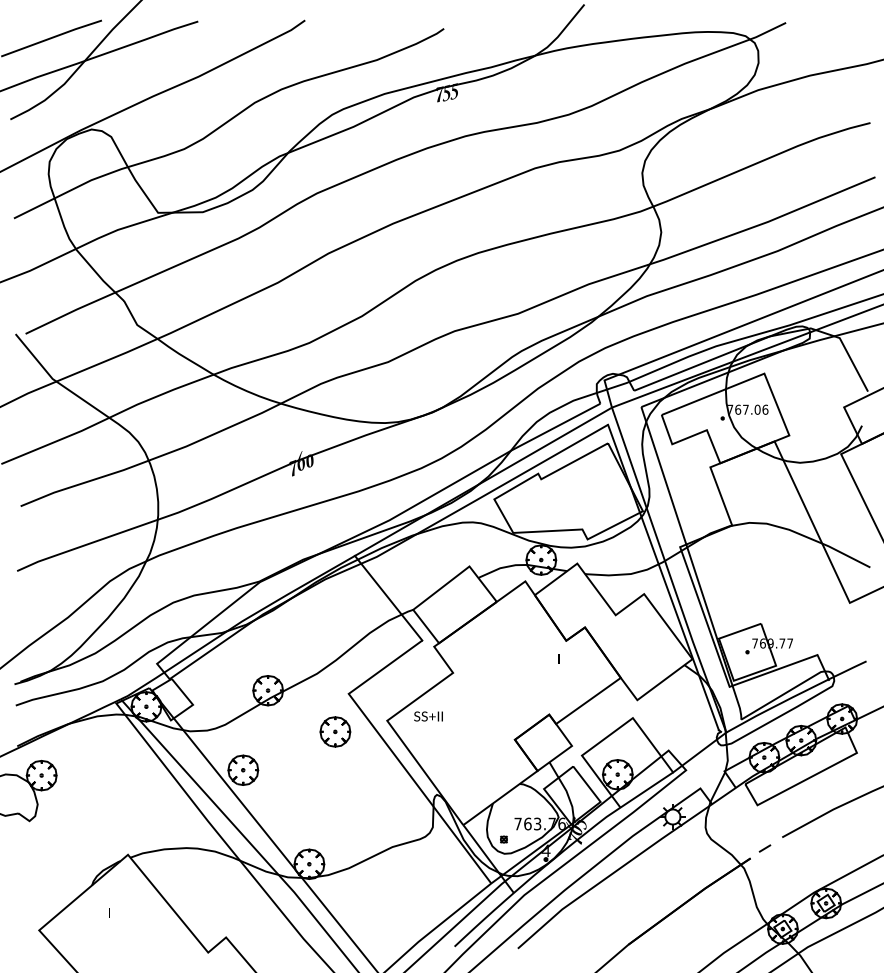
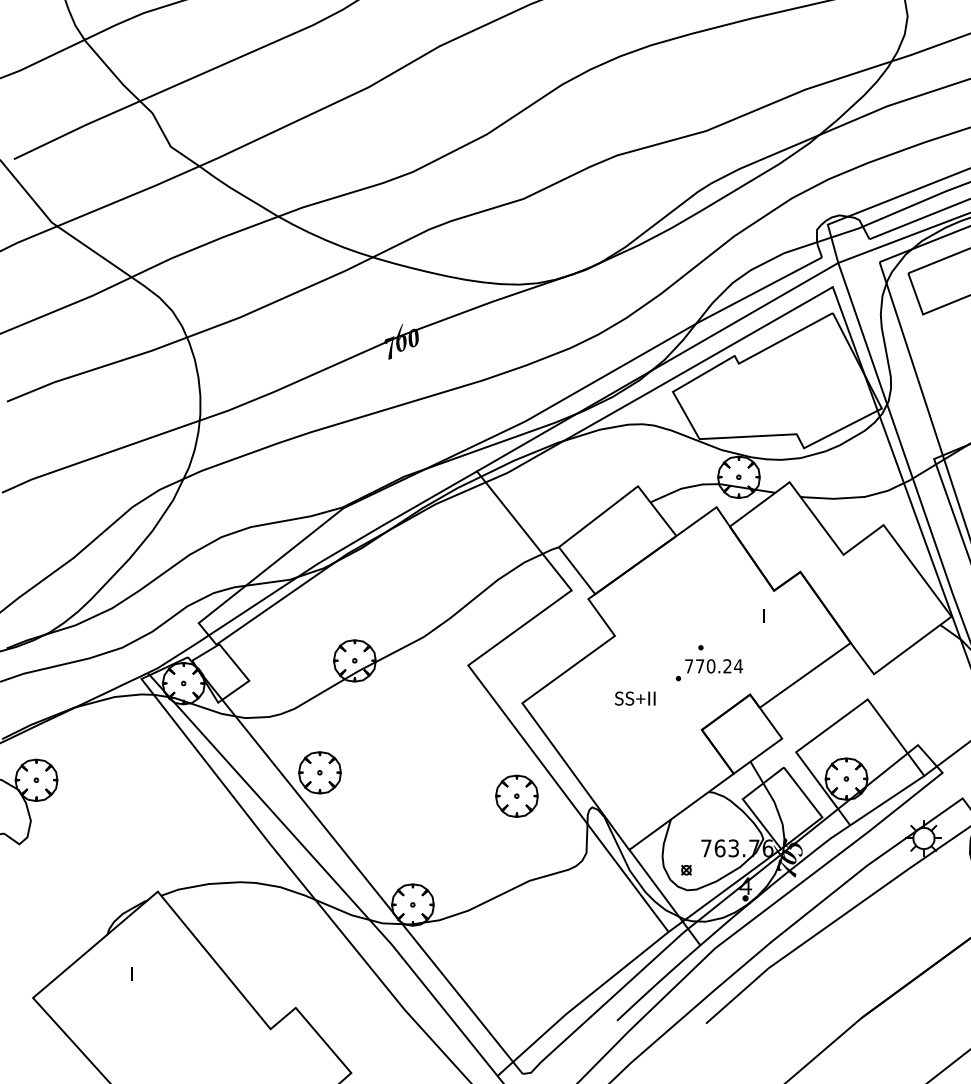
part: (520, 692) -> (709, 663), added
text: (428, 716) -> (635, 698), moved
part: (335, 731) -> (517, 795), moved

